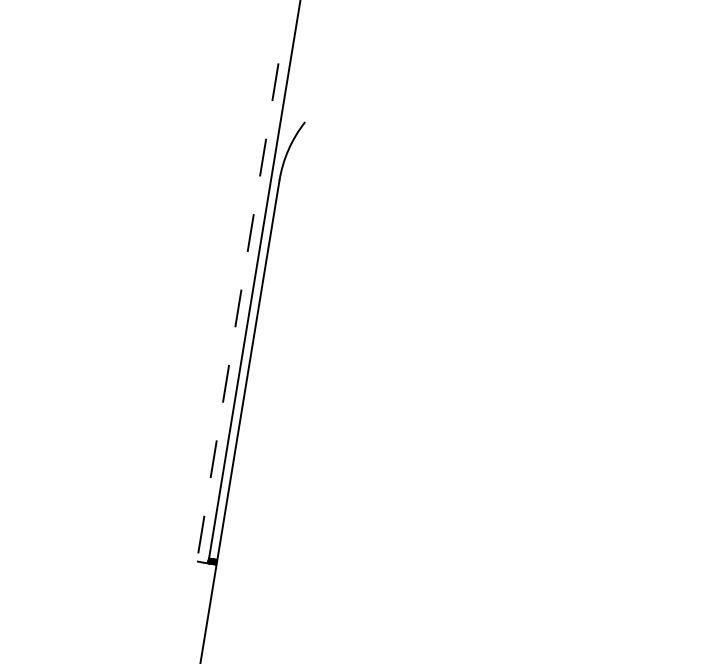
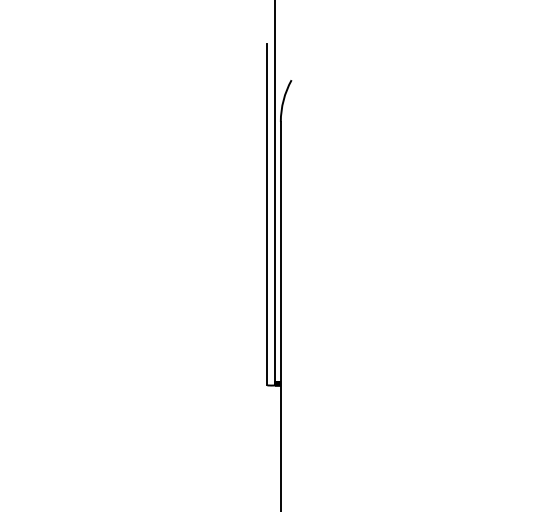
line: (237, 312) -> (267, 214), dashed -> solid

